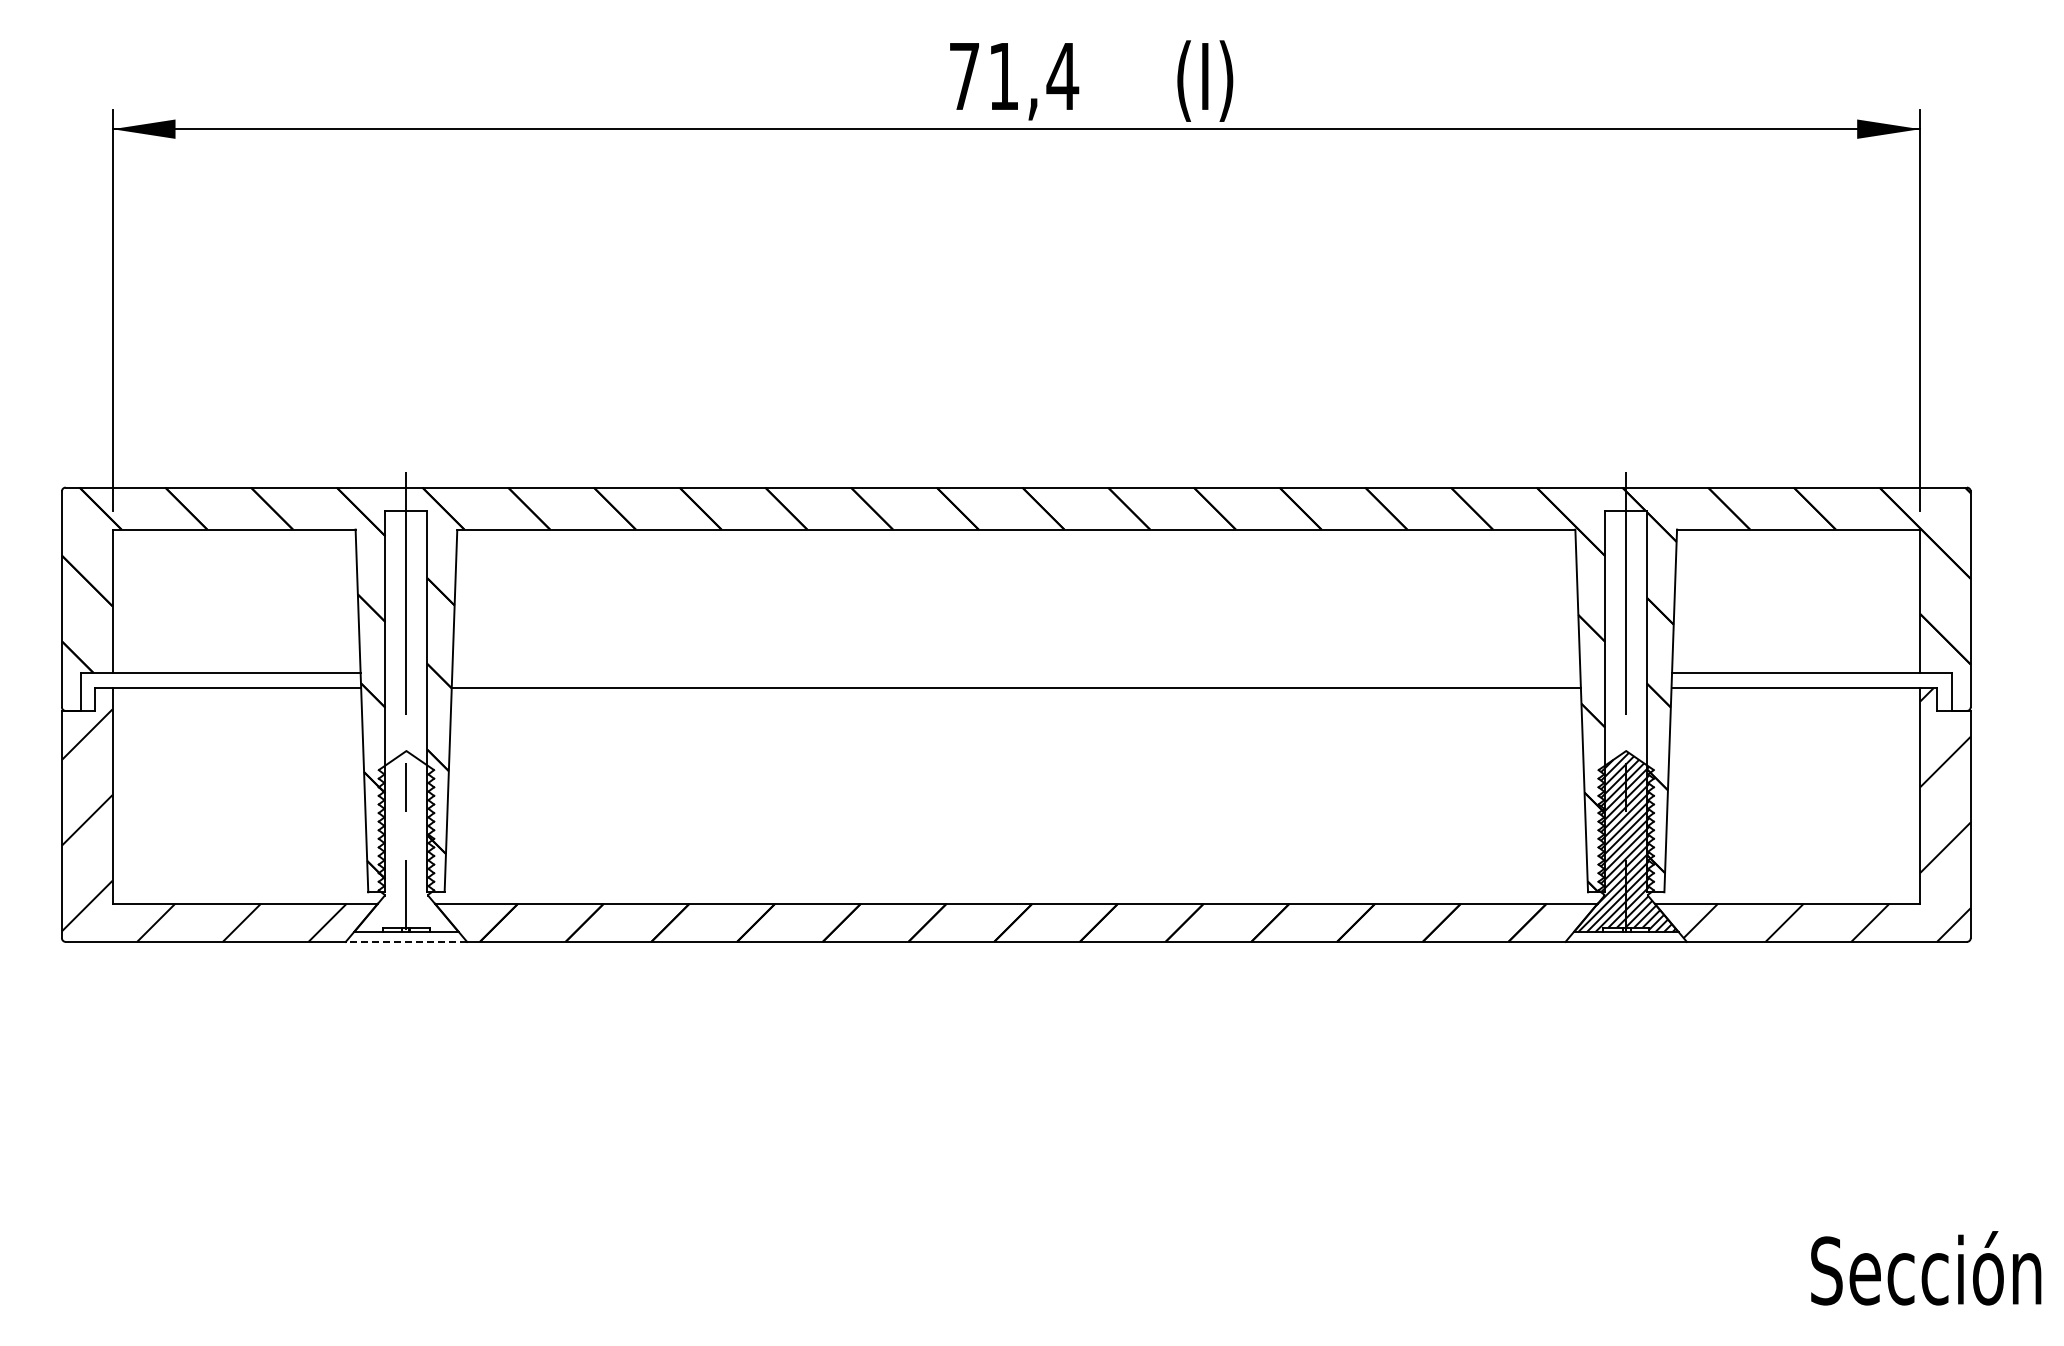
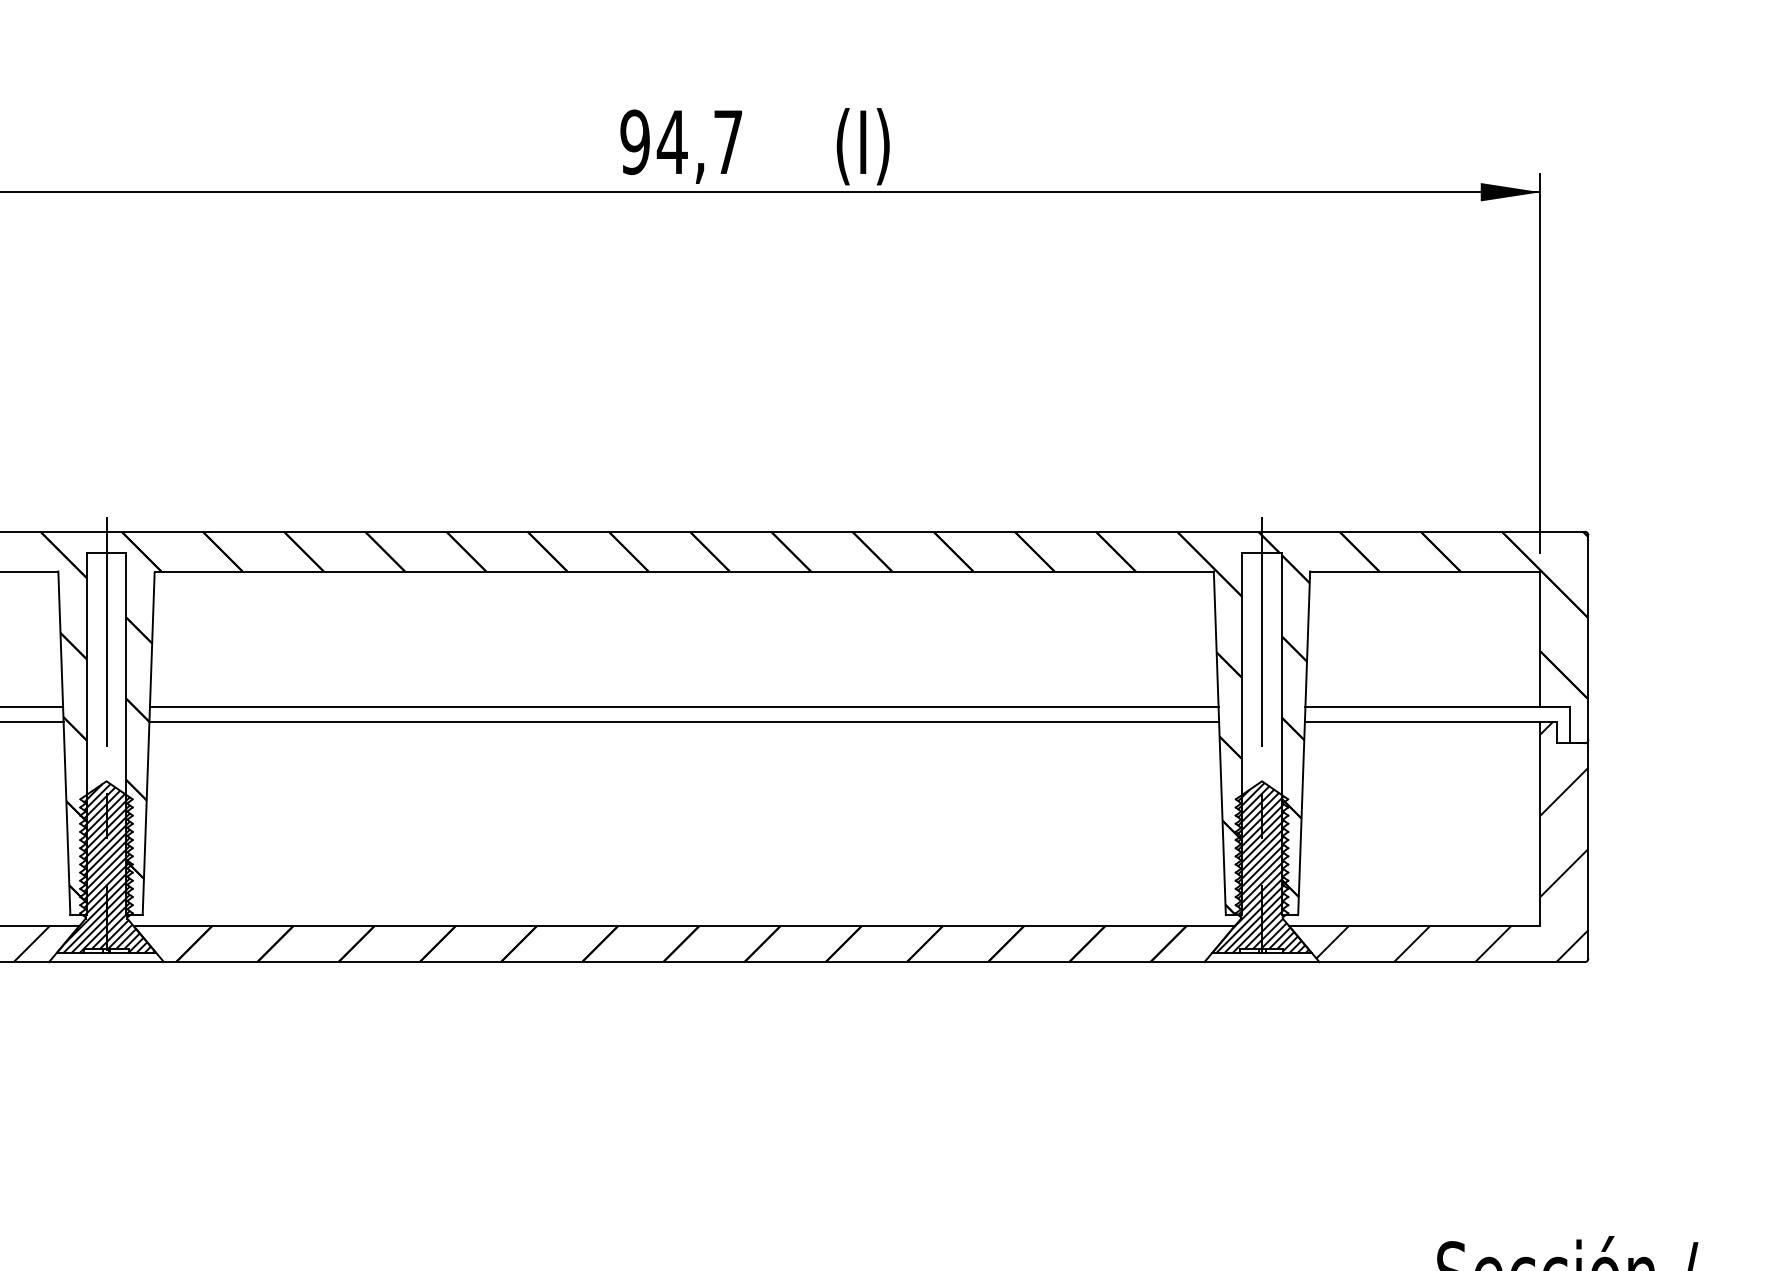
text: (1014, 76) -> (682, 142), 71,4 -> 94,7
line: (1016, 672) -> (684, 706), added
hatch: (408, 842) -> (108, 867), added
line: (406, 941) -> (106, 961), dashed -> solid

